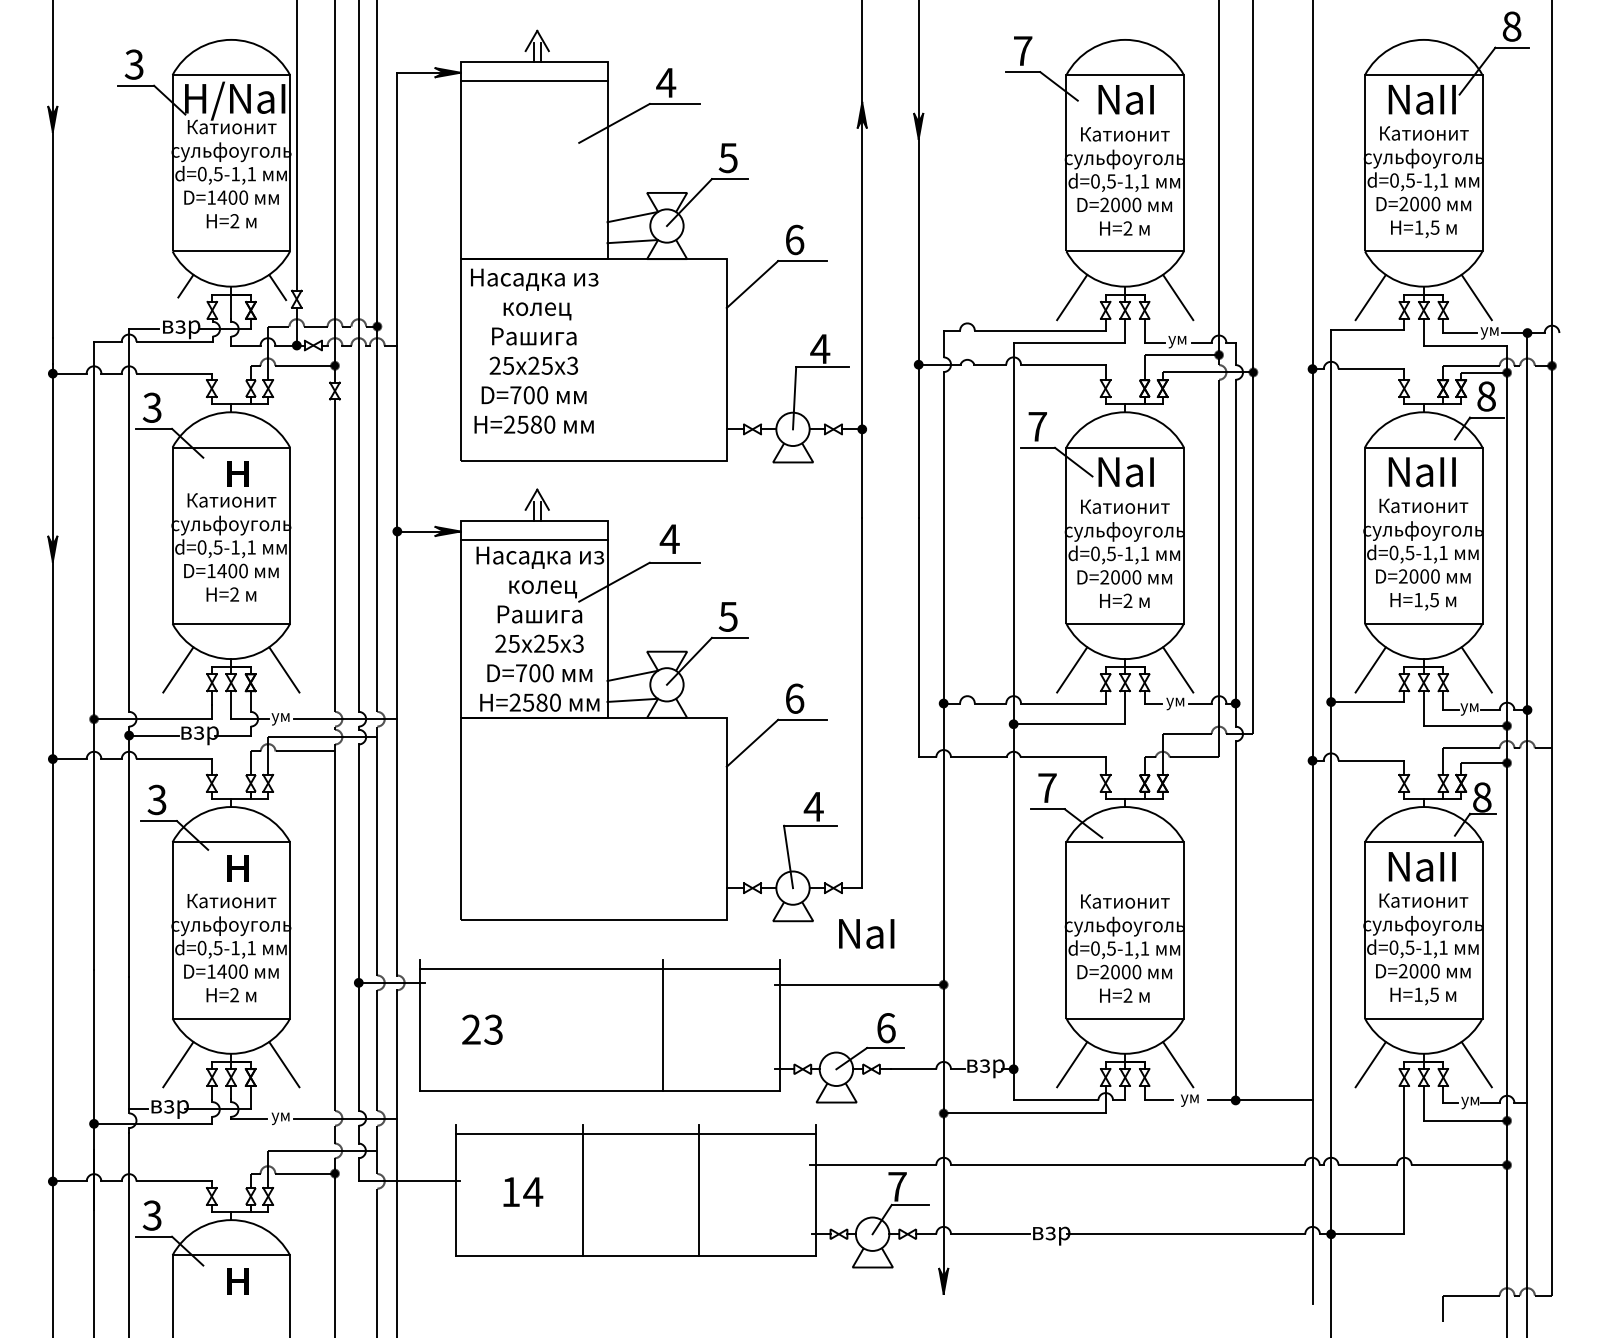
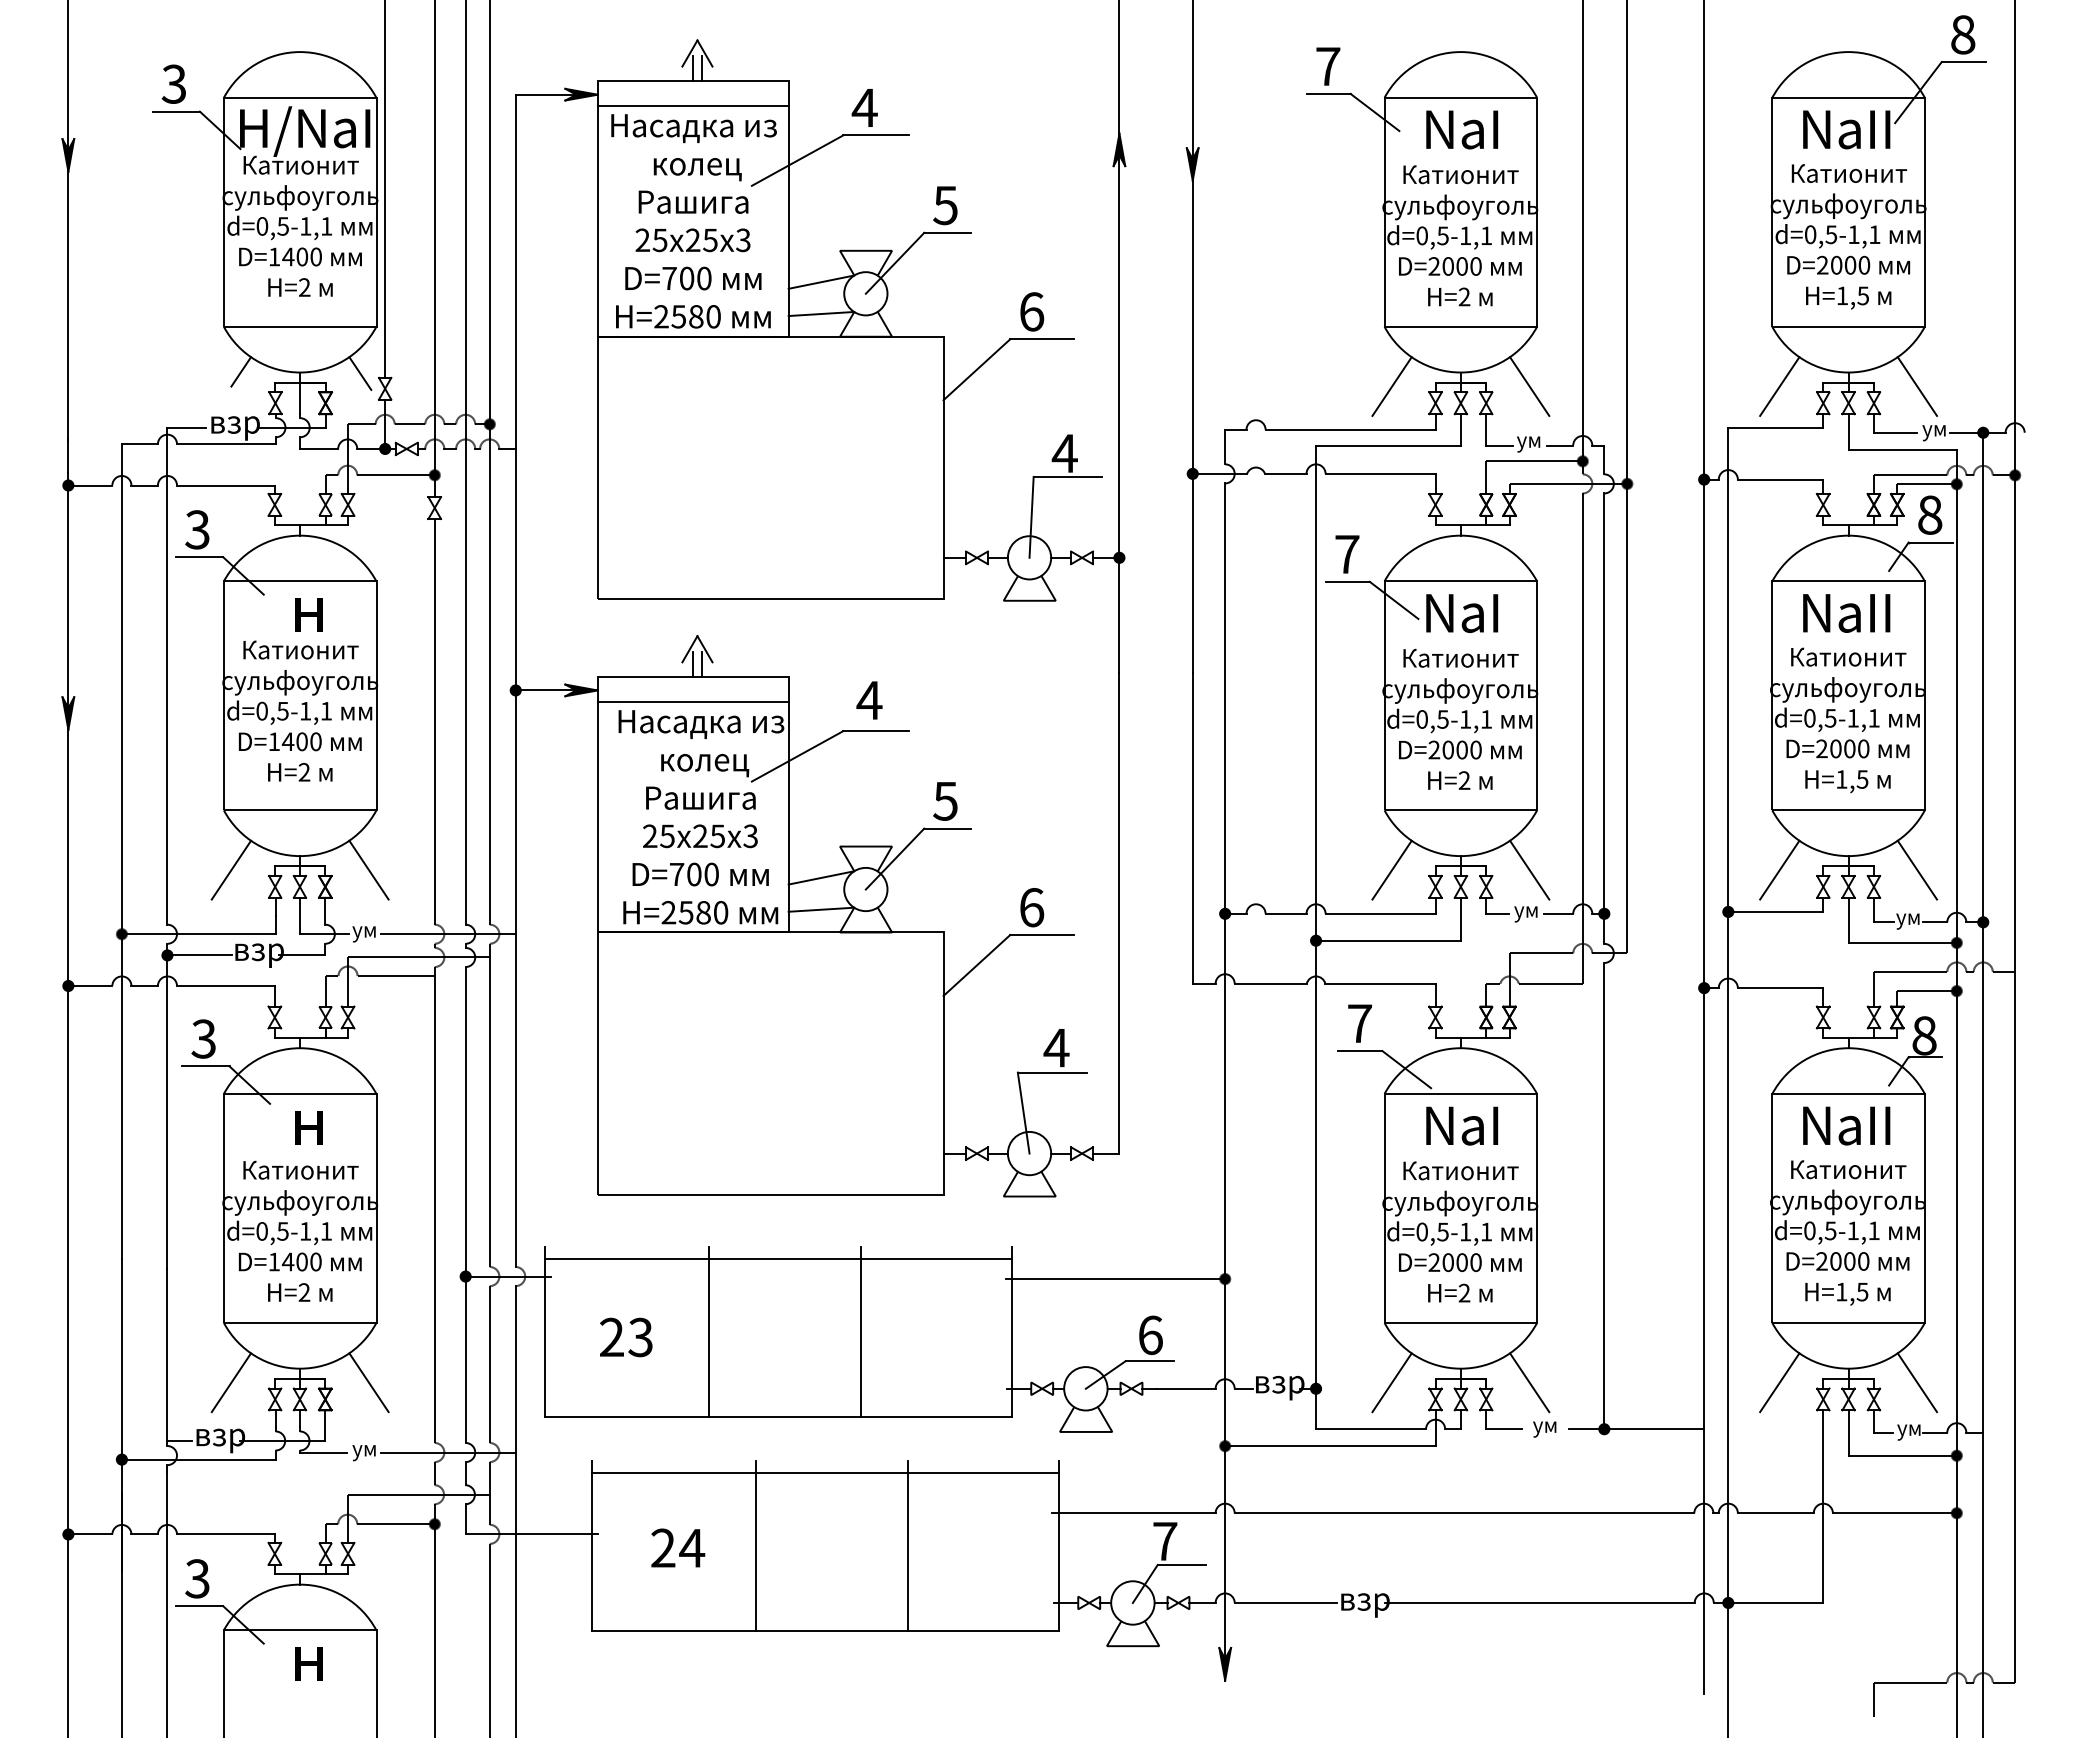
text: (534, 351) -> (693, 221), moved
text: (866, 933) -> (1462, 1125), moved
line: (546, 1025) -> (709, 1331), added
text: (511, 1191) -> (663, 1547), 14 -> 24

